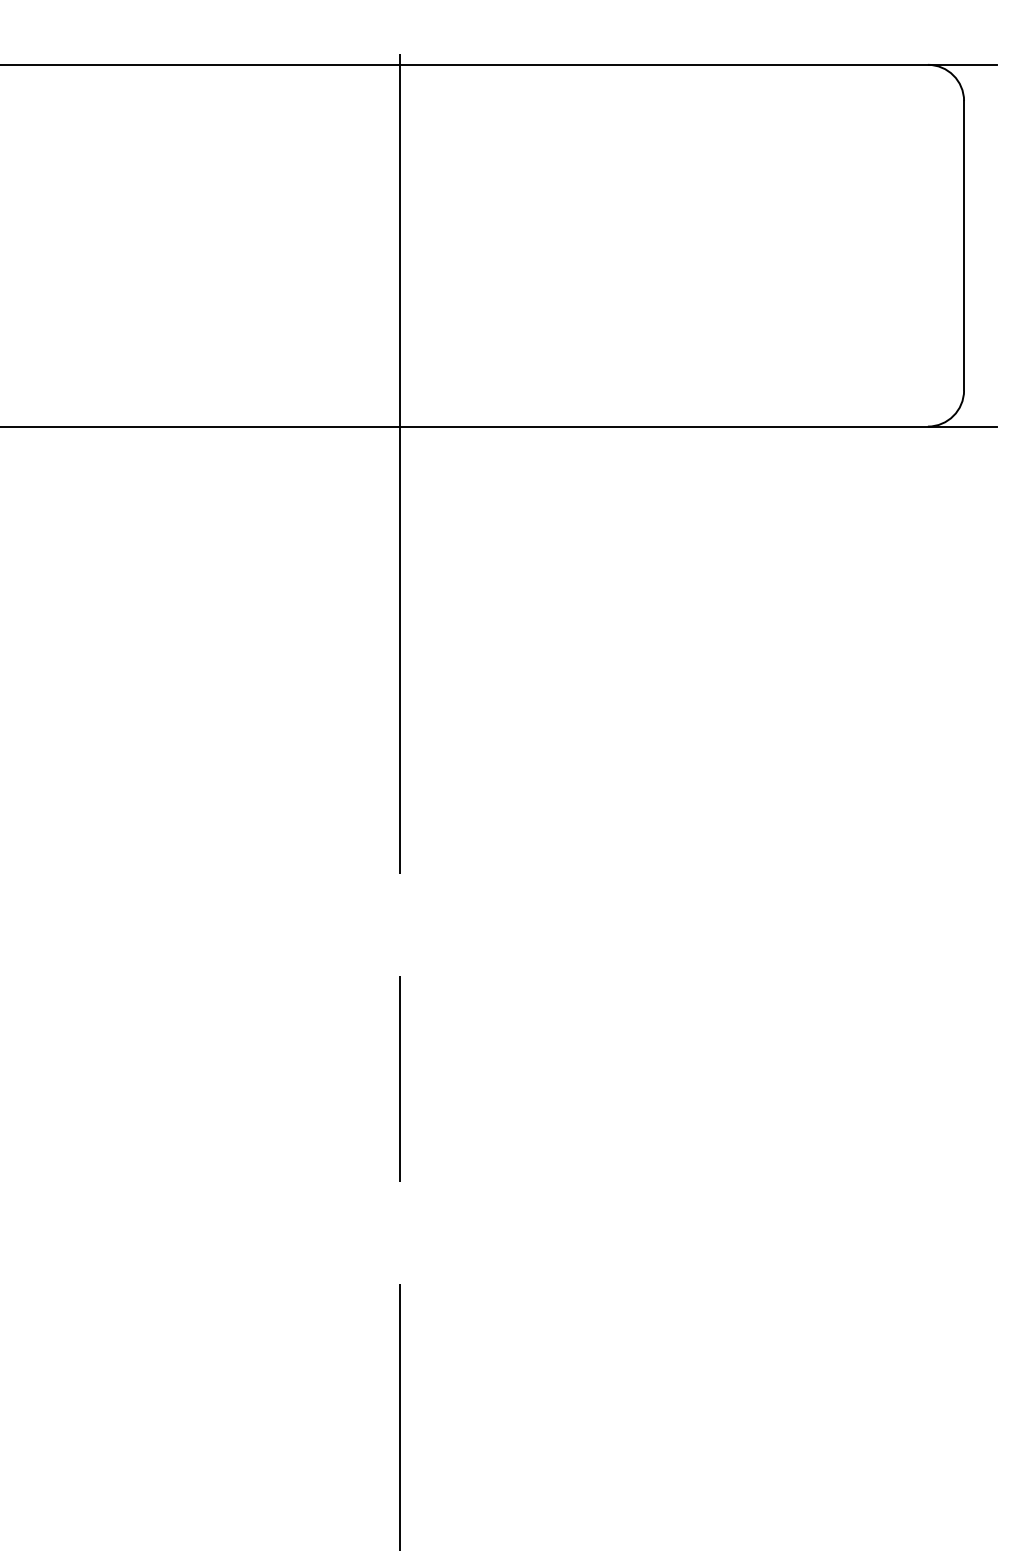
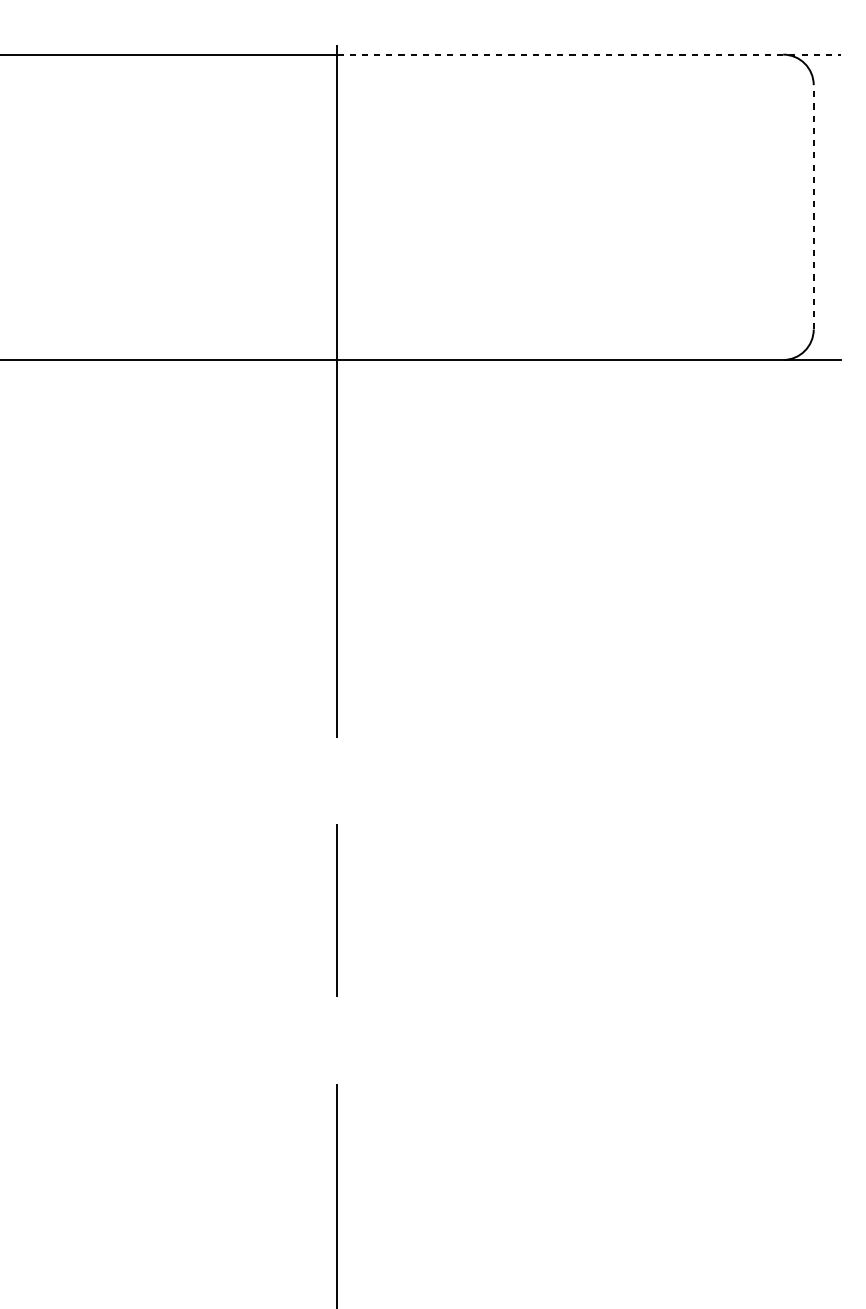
line: (698, 64) -> (589, 54), solid -> dashed
line: (964, 245) -> (814, 207), solid -> dashed

